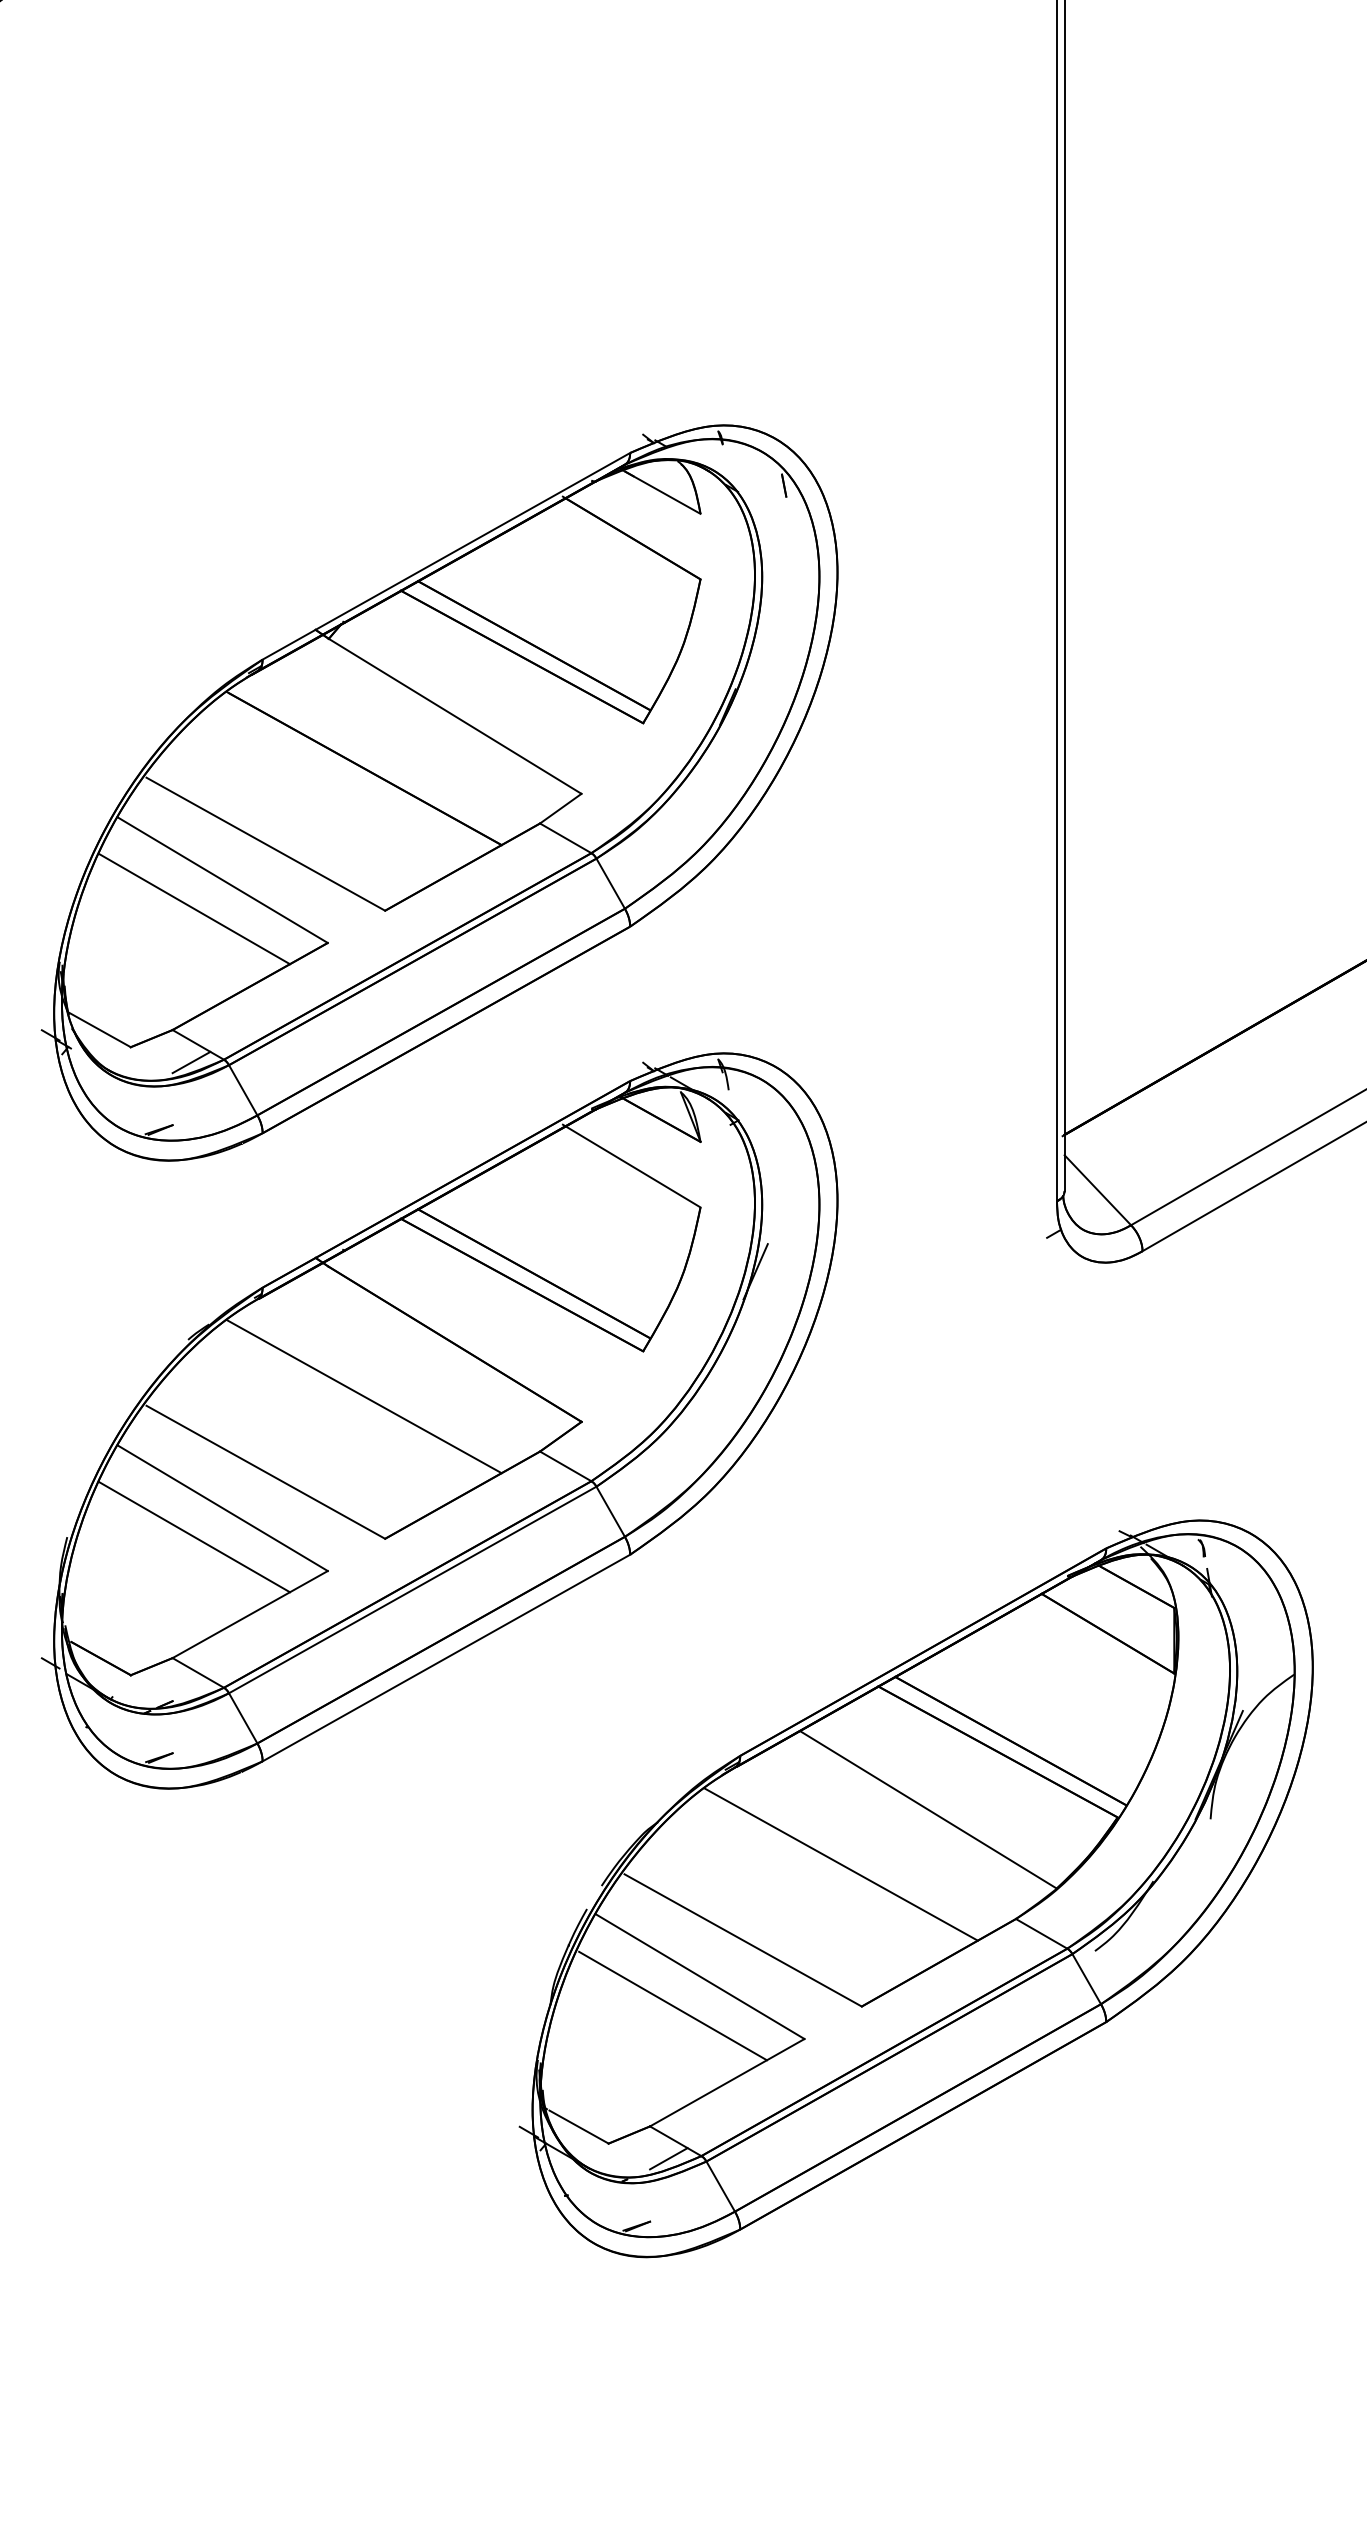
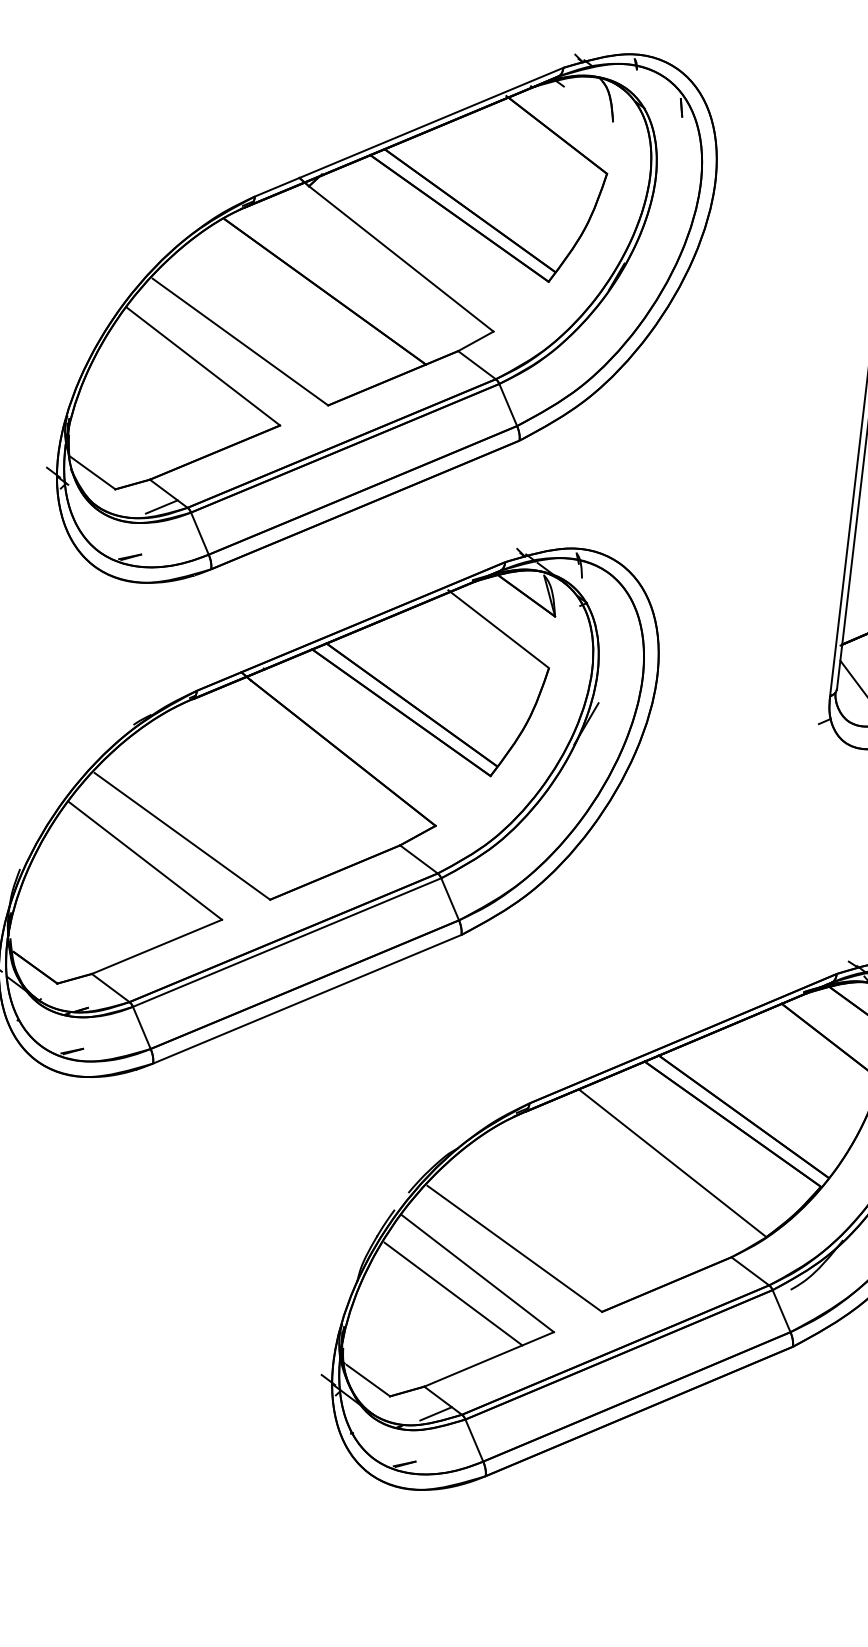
line: (662, 492) -> (585, 101), removed
line: (194, 909) -> (178, 386), removed
line: (364, 1396) -> (267, 785), removed
line: (194, 1537) -> (120, 881), removed
line: (840, 1864) -> (598, 1198), removed

